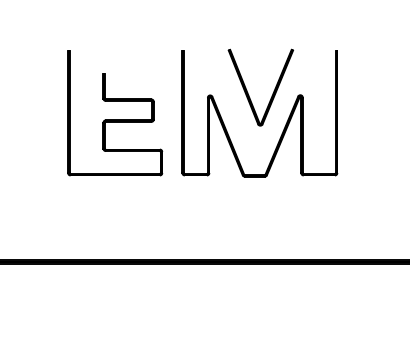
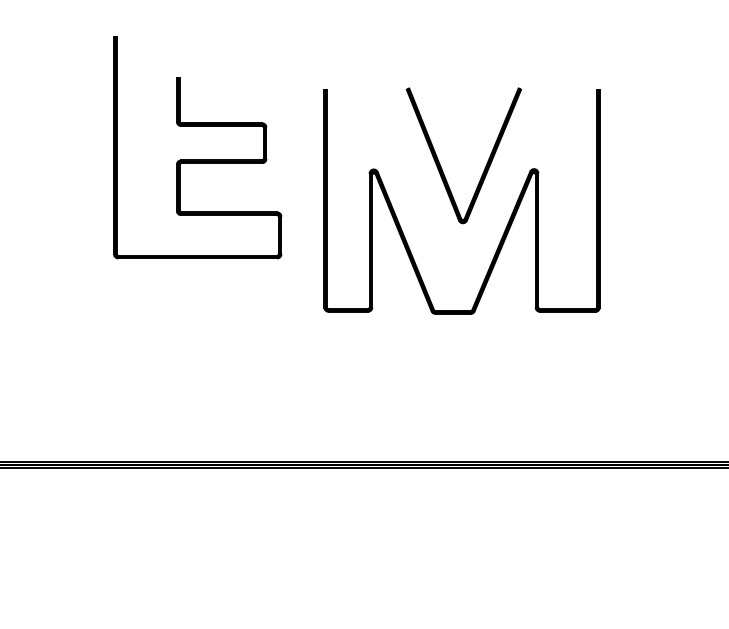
part: (115, 113) -> (198, 148), moved

